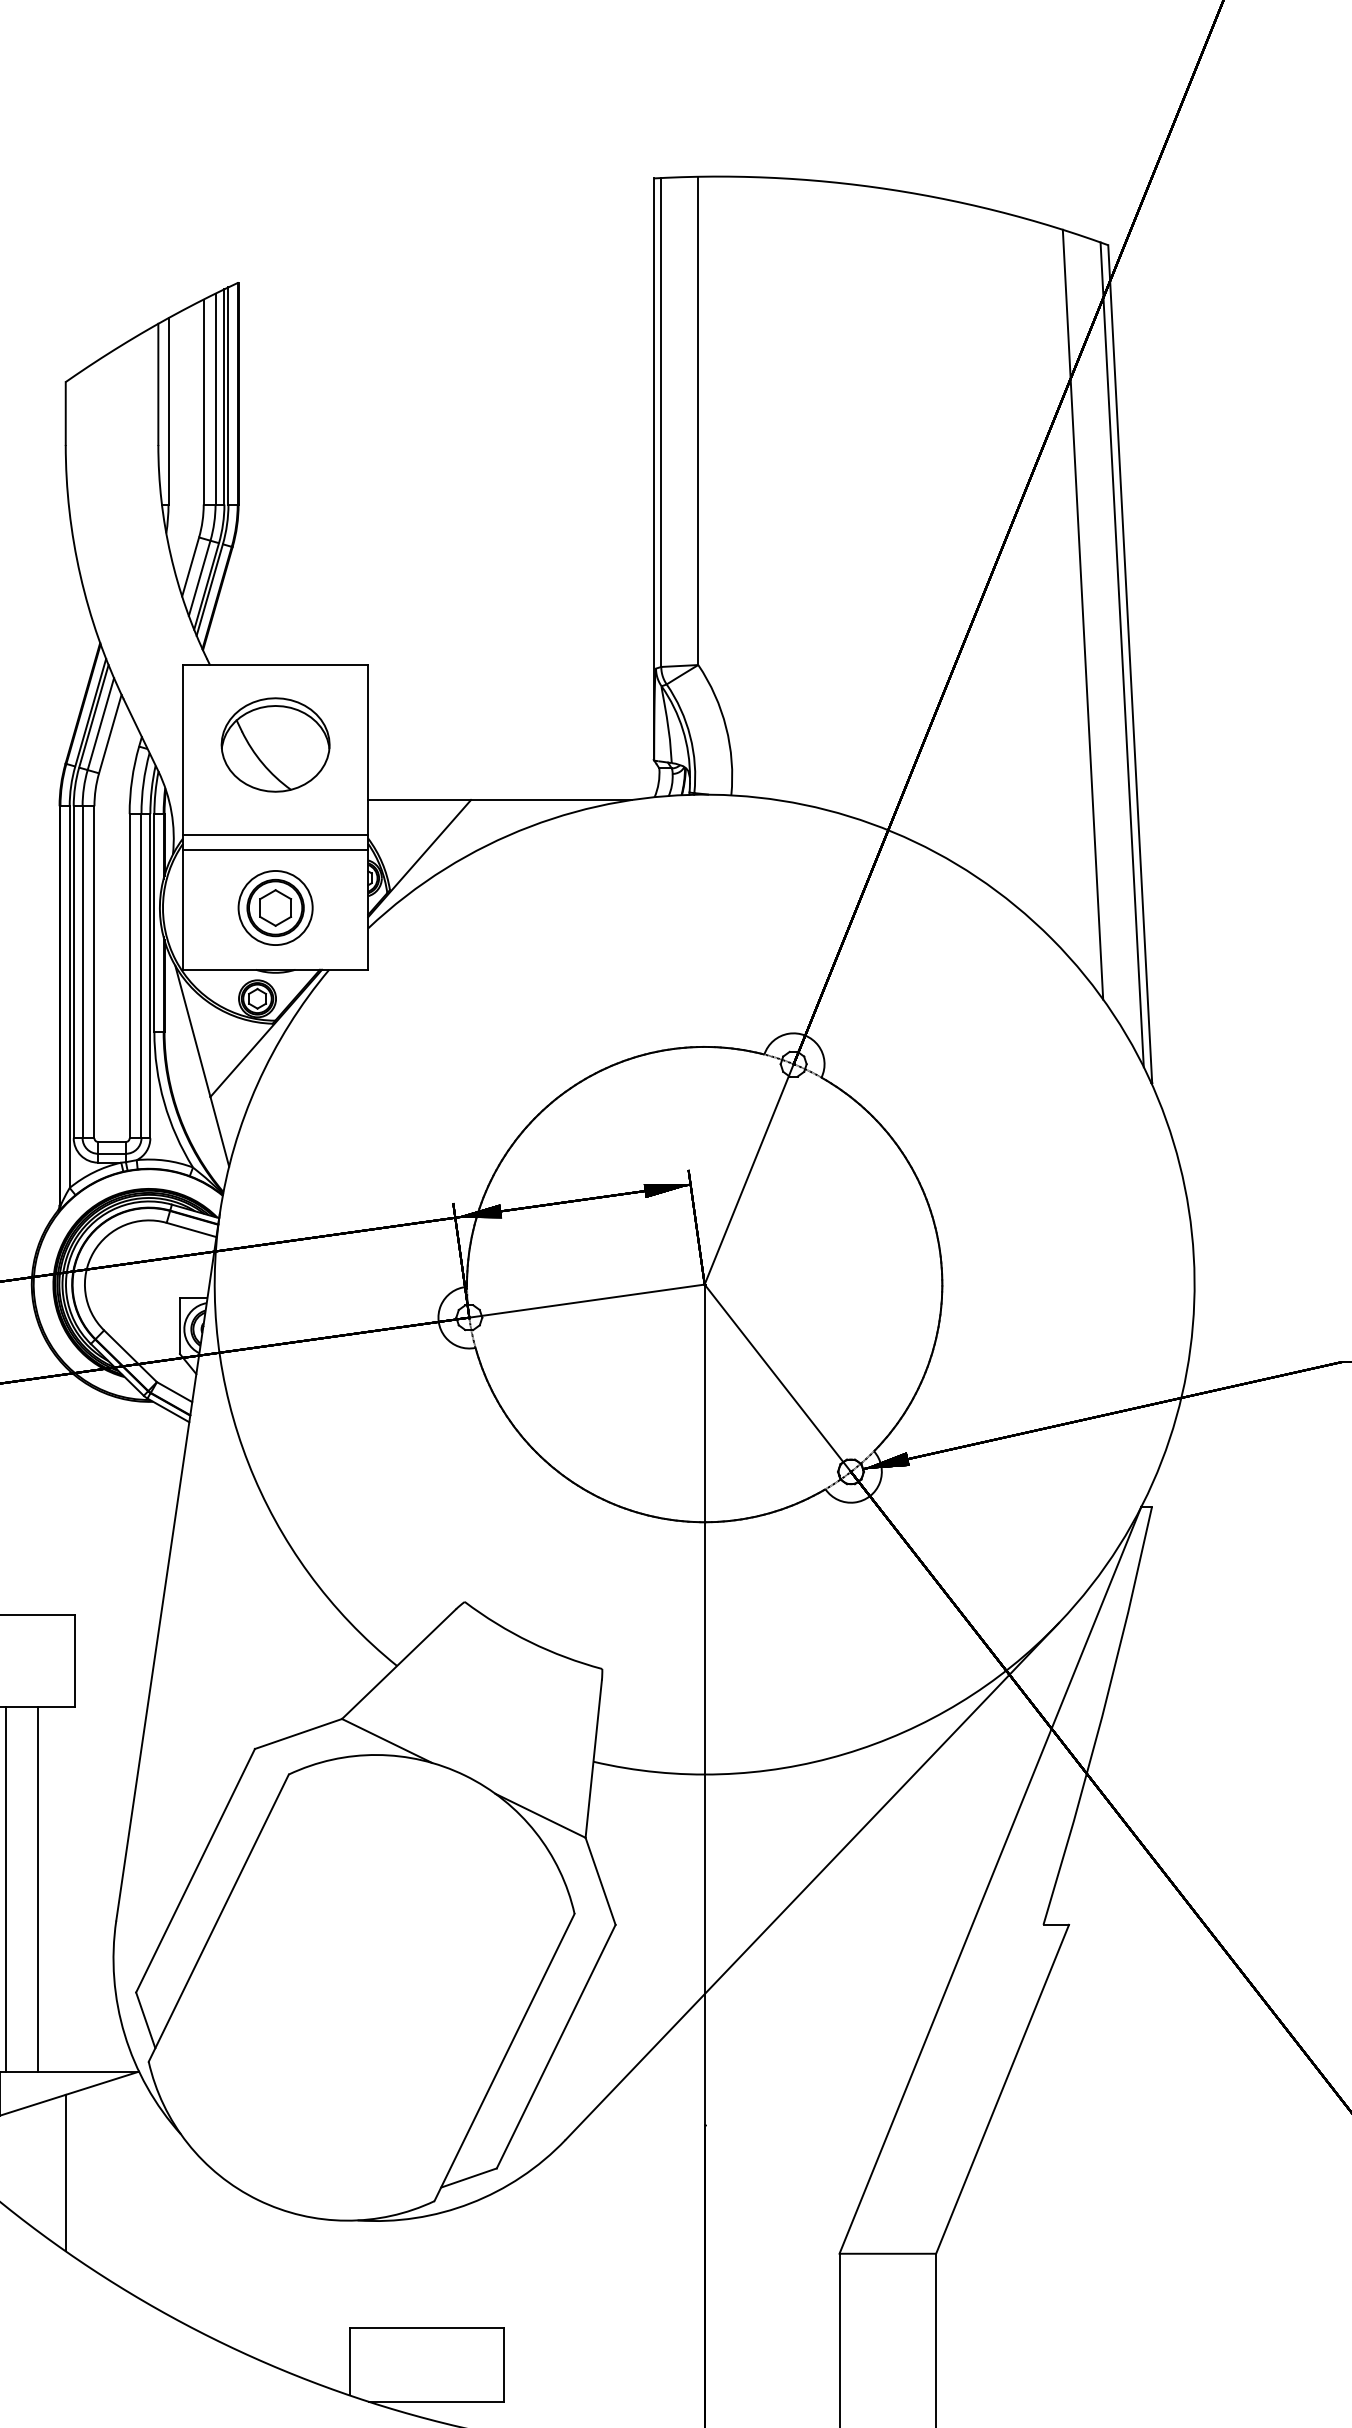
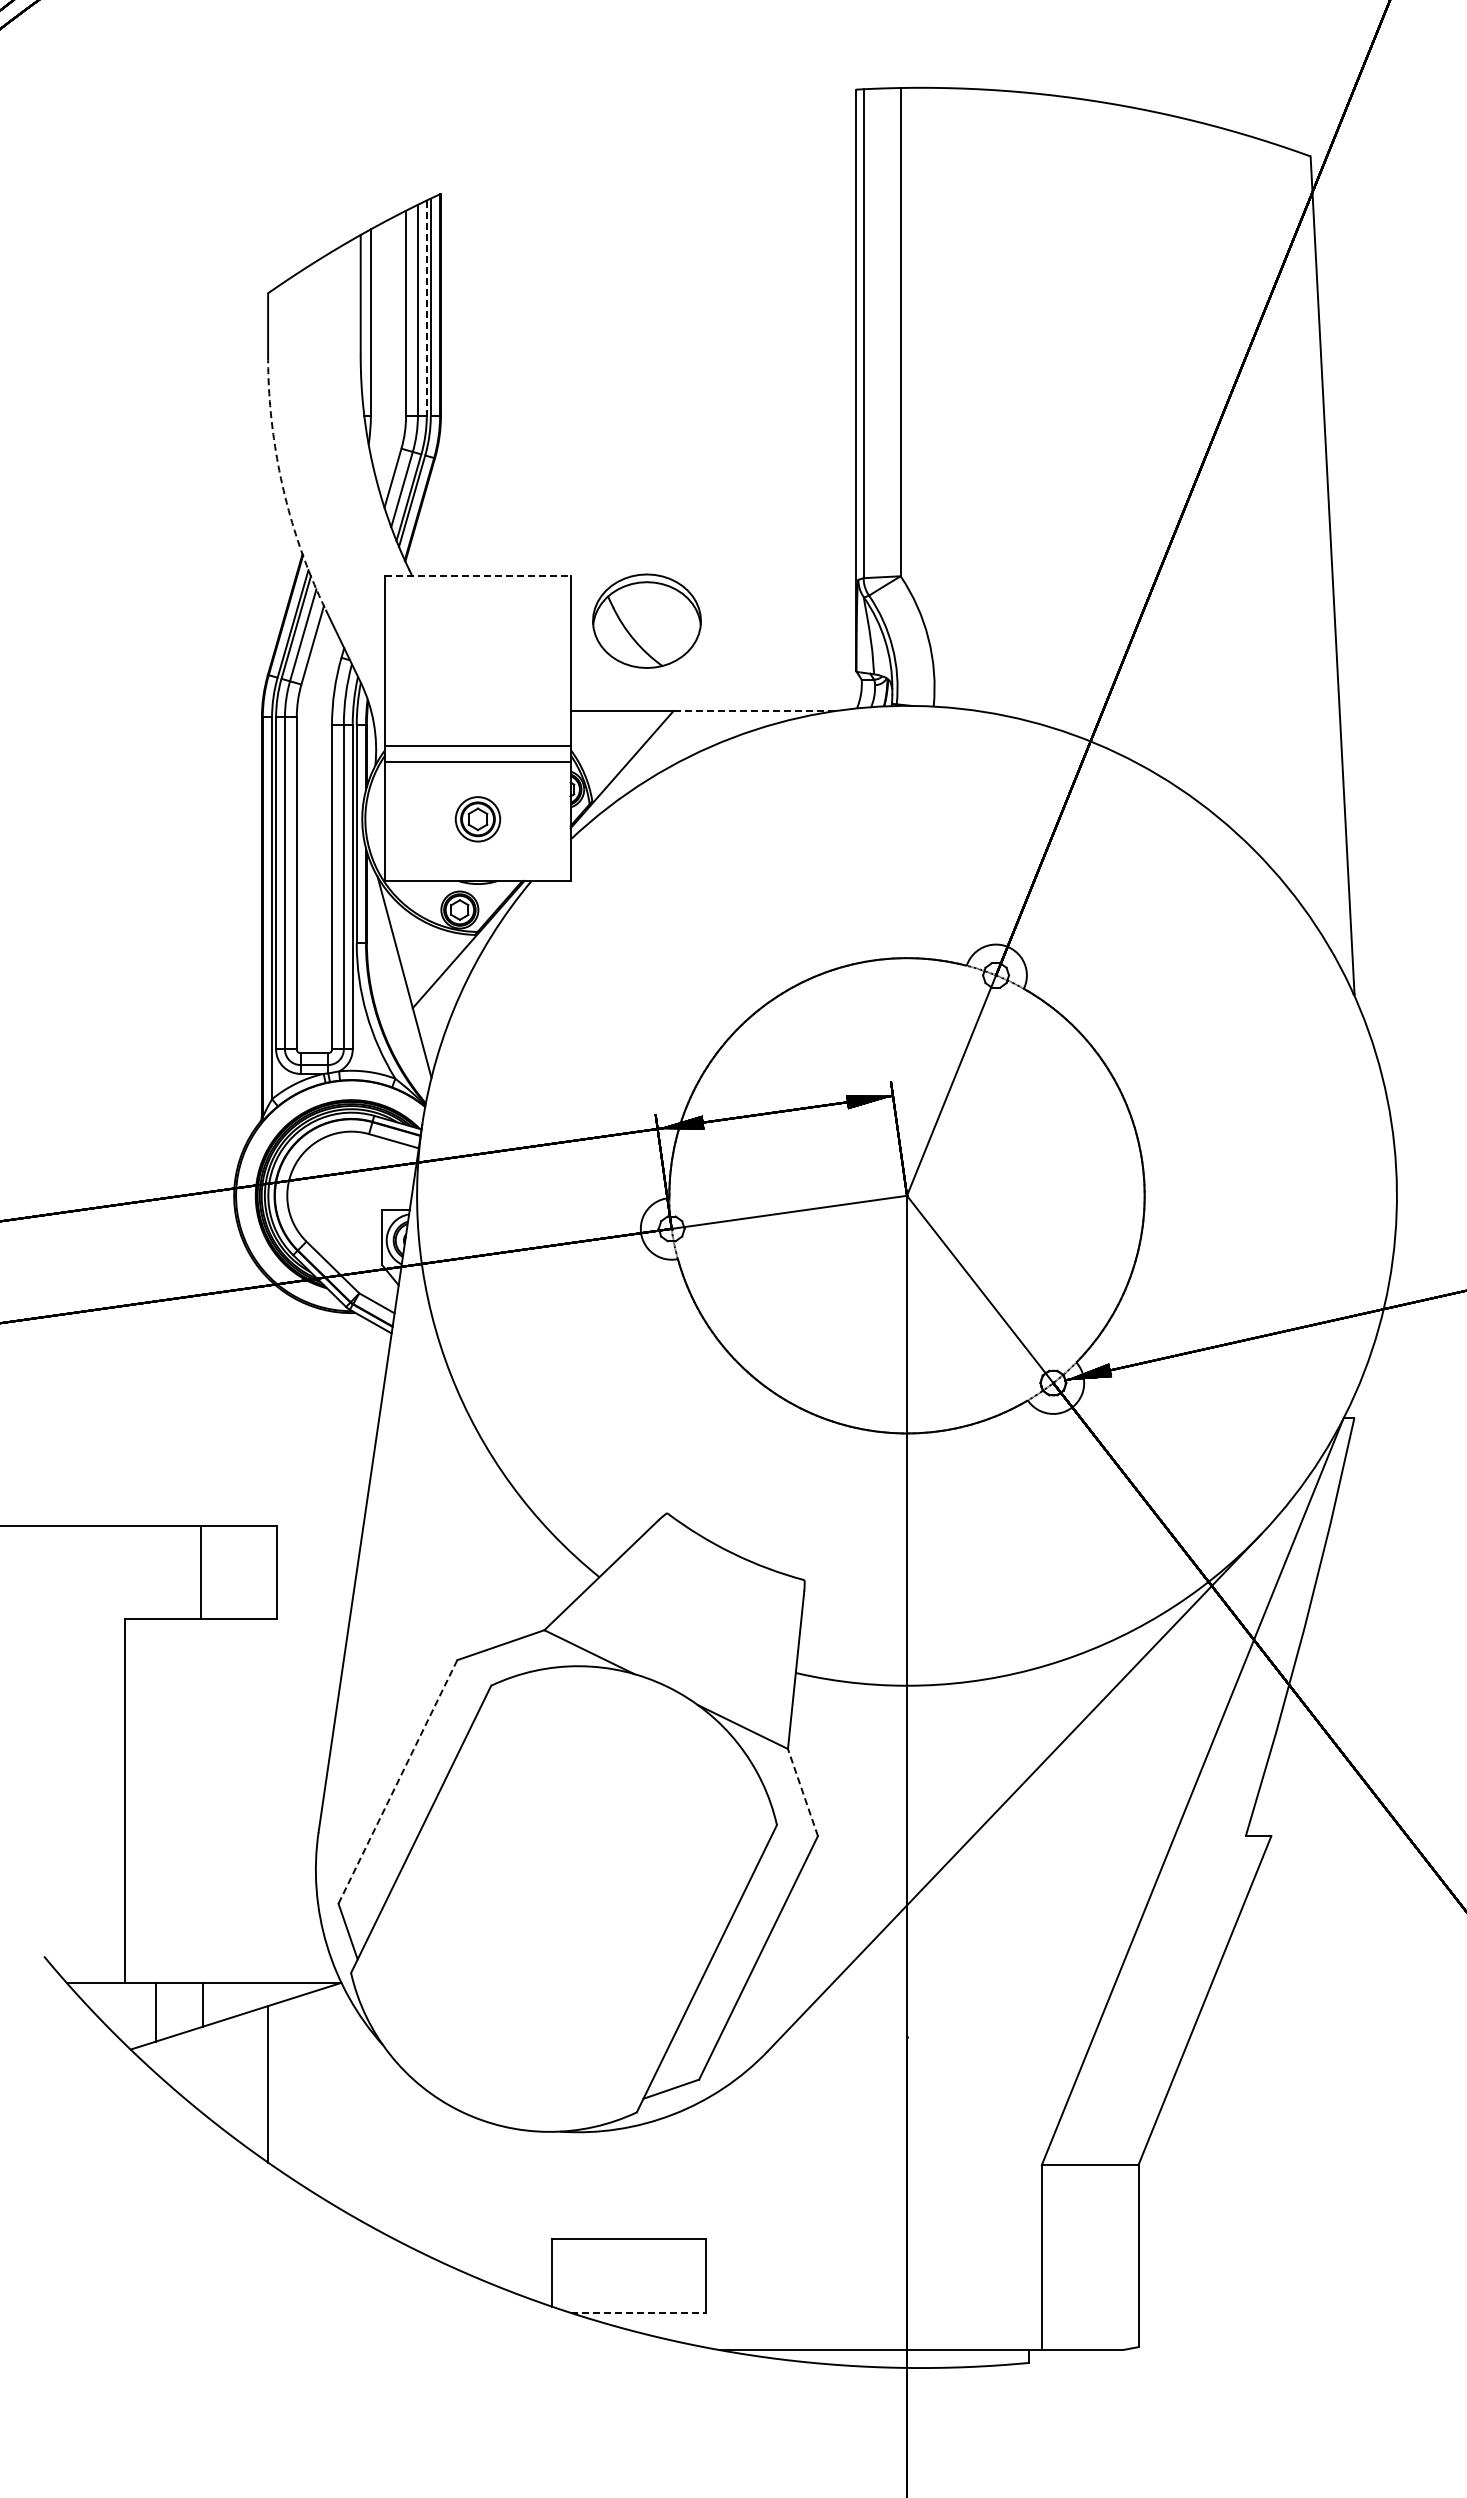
line: (224, 397) -> (426, 308), solid -> dashed
arc: (80, 575) -> (282, 486), solid -> dashed
line: (1083, 614) -> (1285, 525), removed
line: (1122, 654) -> (1324, 565), removed
line: (276, 665) -> (478, 576), solid -> dashed
part: (275, 744) -> (646, 620), moved
line: (552, 800) -> (754, 711), solid -> dashed
part: (275, 908) -> (477, 819), size x0.6
line: (195, 1871) -> (397, 1782), solid -> dashed
line: (600, 1881) -> (802, 1792), solid -> dashed
line: (6, 1889) -> (208, 1800), removed
line: (38, 1889) -> (240, 1800), removed
line: (437, 2402) -> (639, 2313), solid -> dashed

